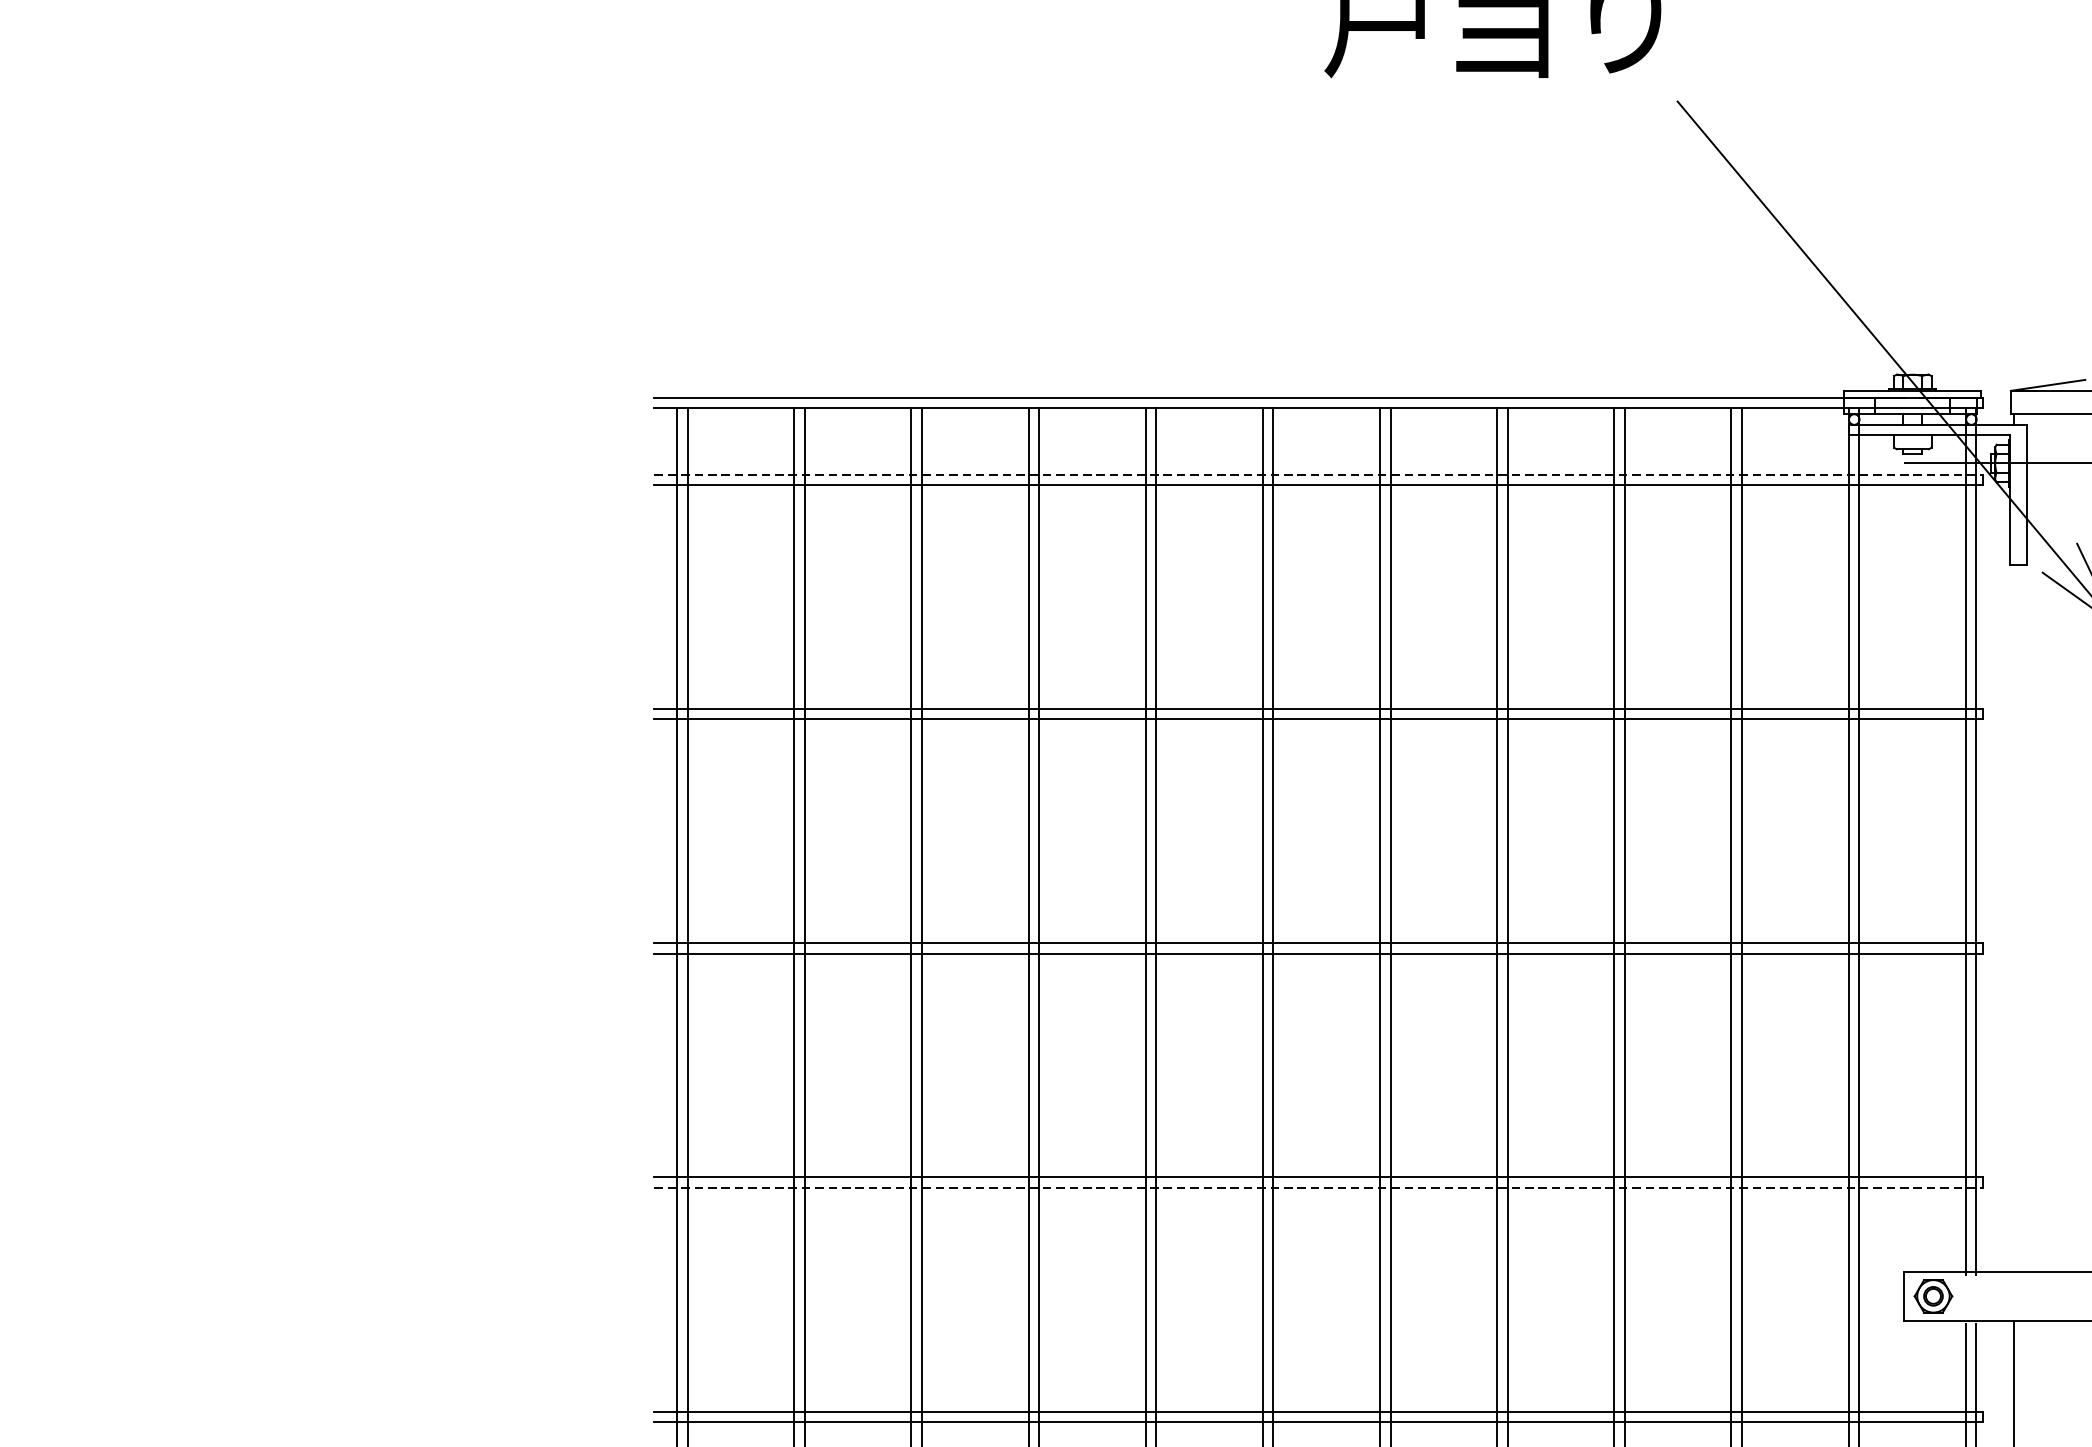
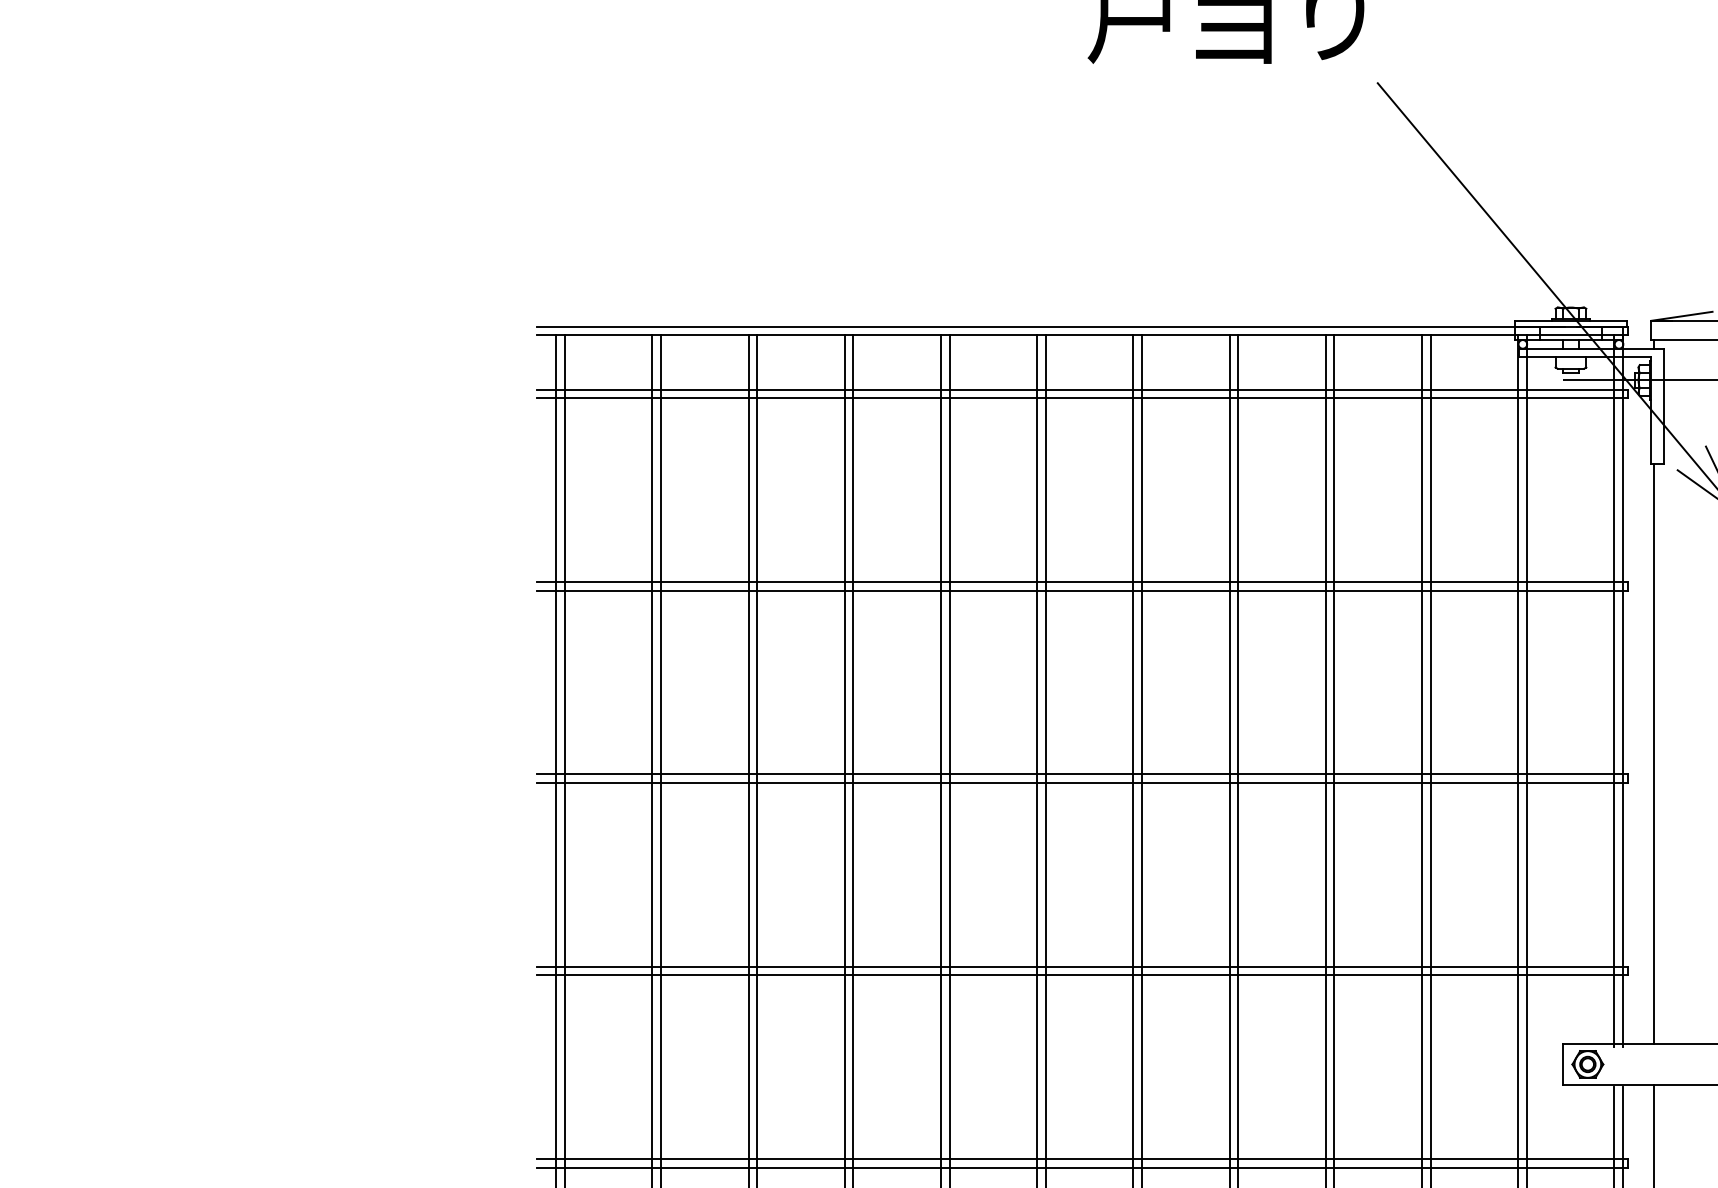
line: (1319, 474) -> (1083, 389), dashed -> solid
line: (2014, 918) -> (1654, 754), added
line: (1319, 1188) -> (1083, 975), dashed -> solid

